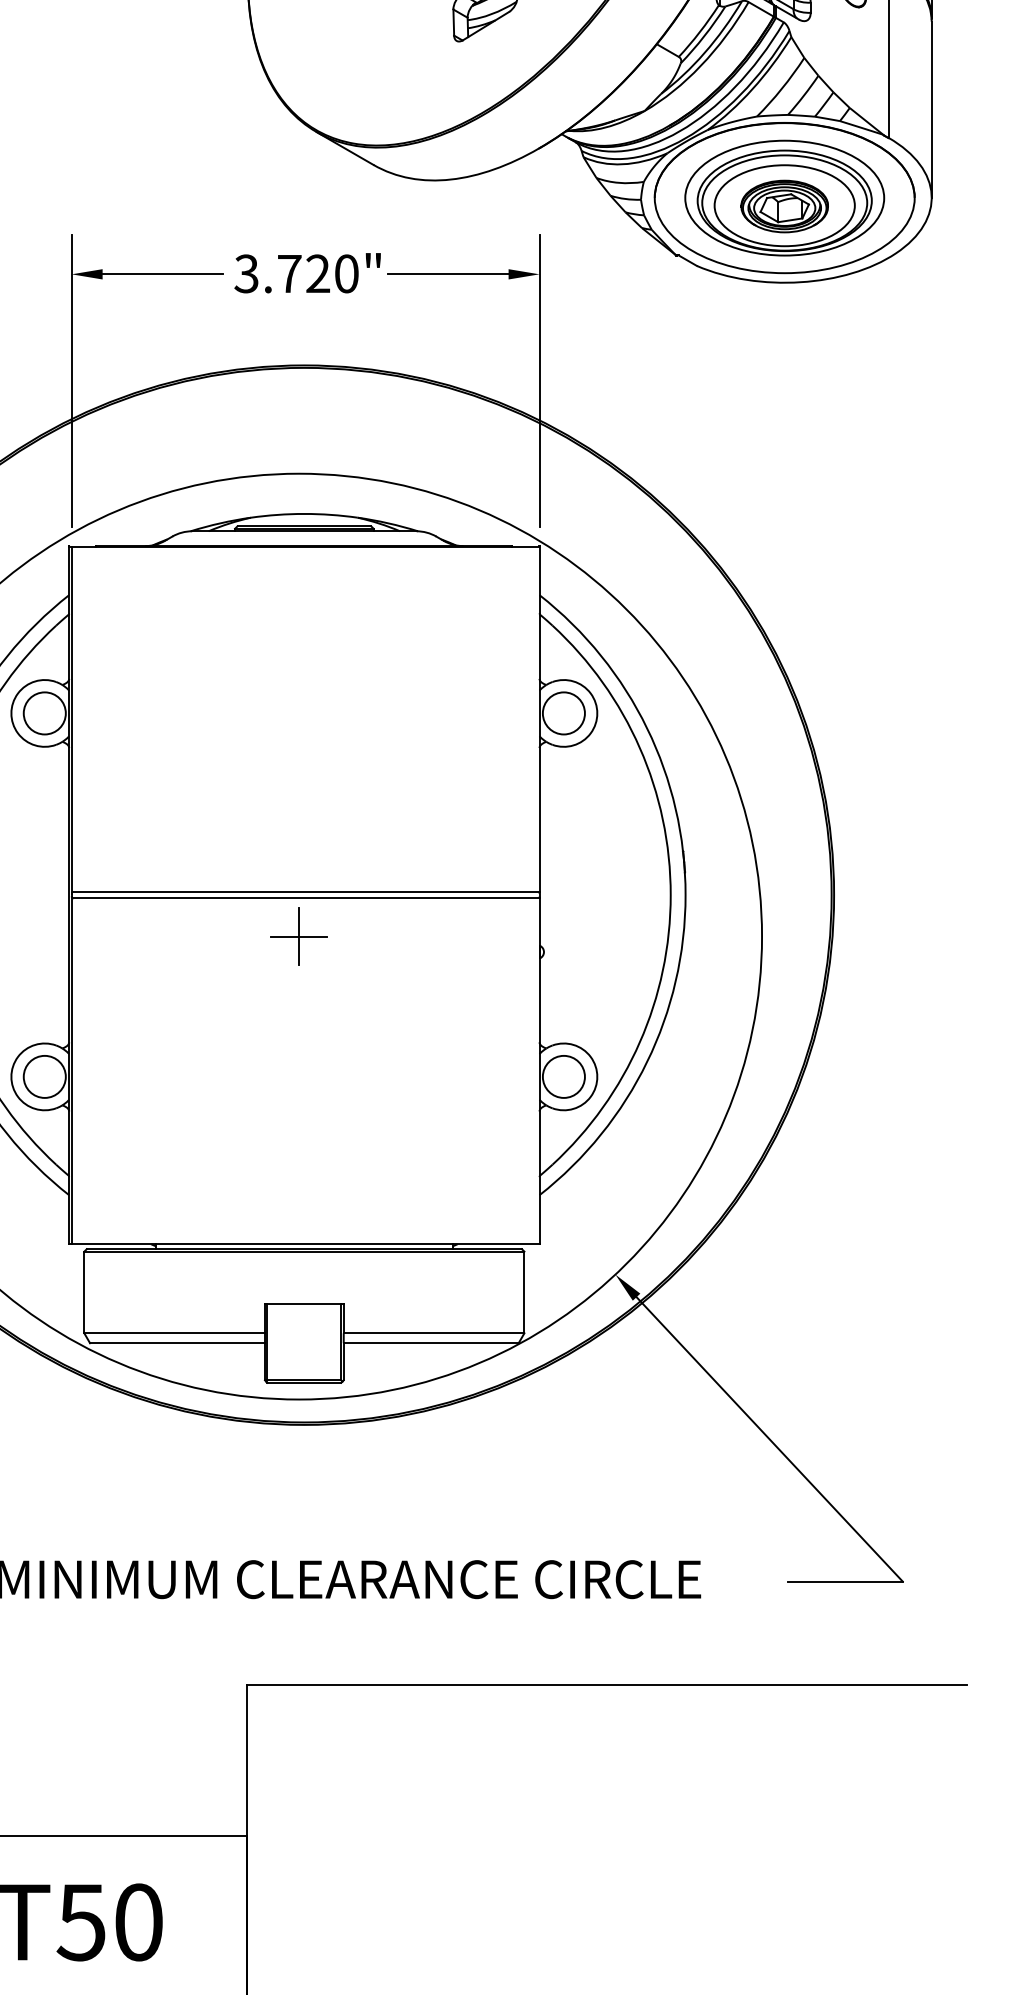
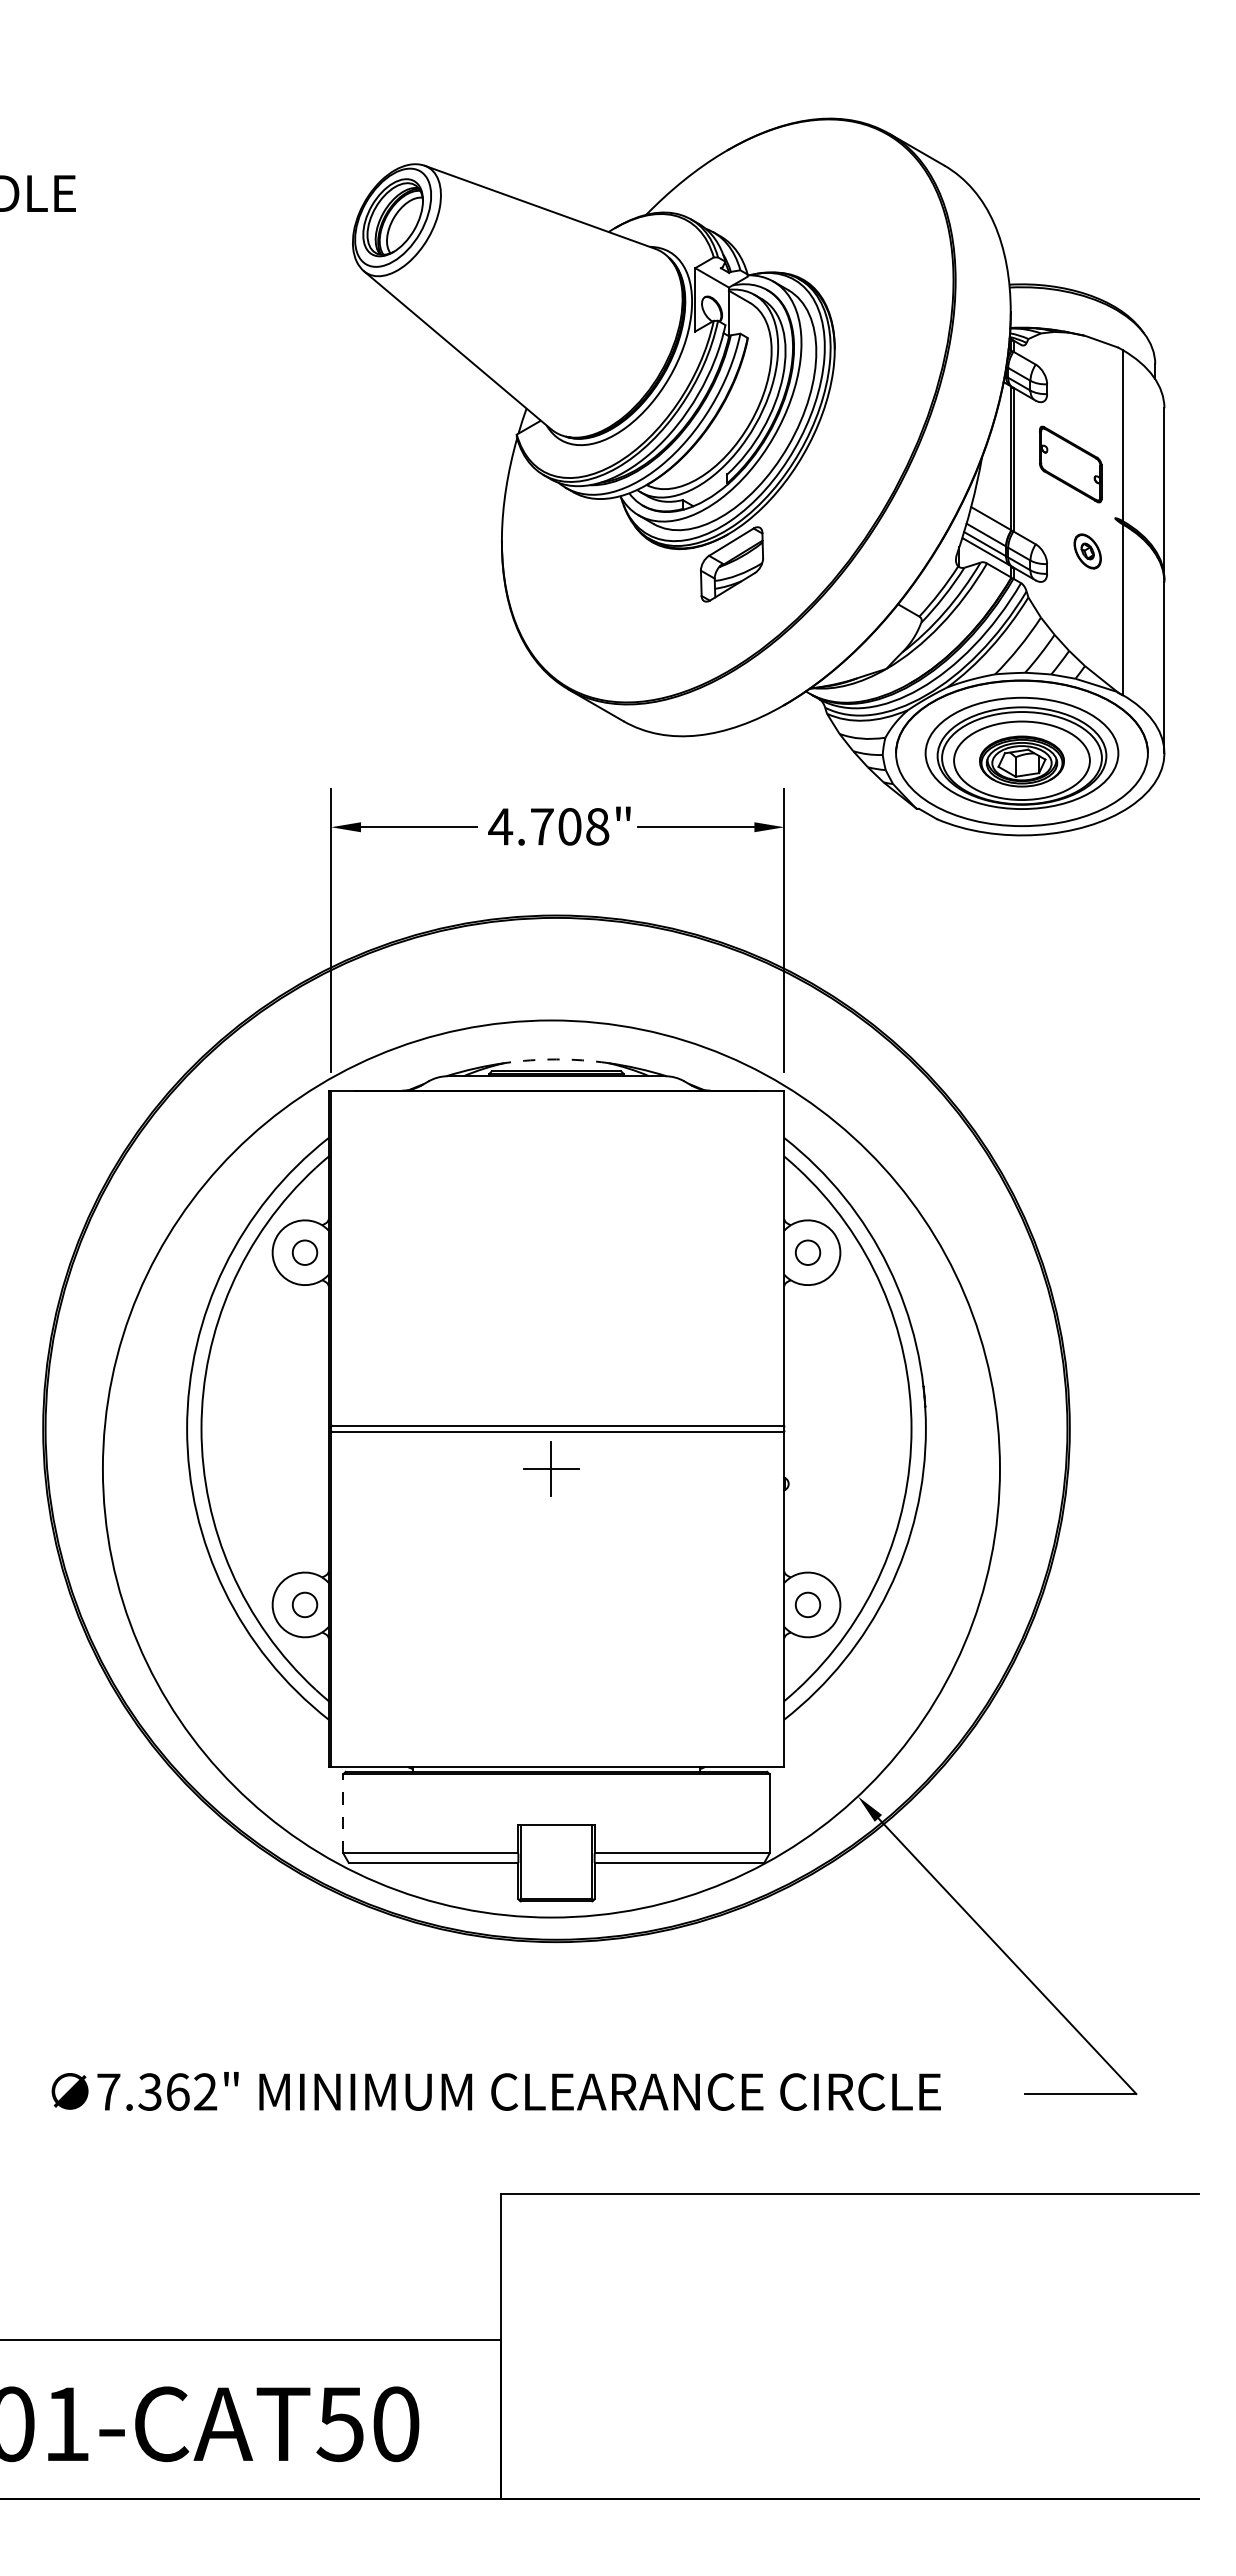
text: (296, 273) -> (548, 826), 3.720" -> 4.708"
arc: (304, 514) -> (556, 1059), solid -> dashed
circle: (44, 713) -> (304, 1252), size x0.6
circle: (563, 713) -> (807, 1252), size x0.6
circle: (44, 1076) -> (304, 1604), size x0.6
circle: (563, 1076) -> (807, 1604), size x0.6
line: (84, 1292) -> (343, 1813), solid -> dashed

